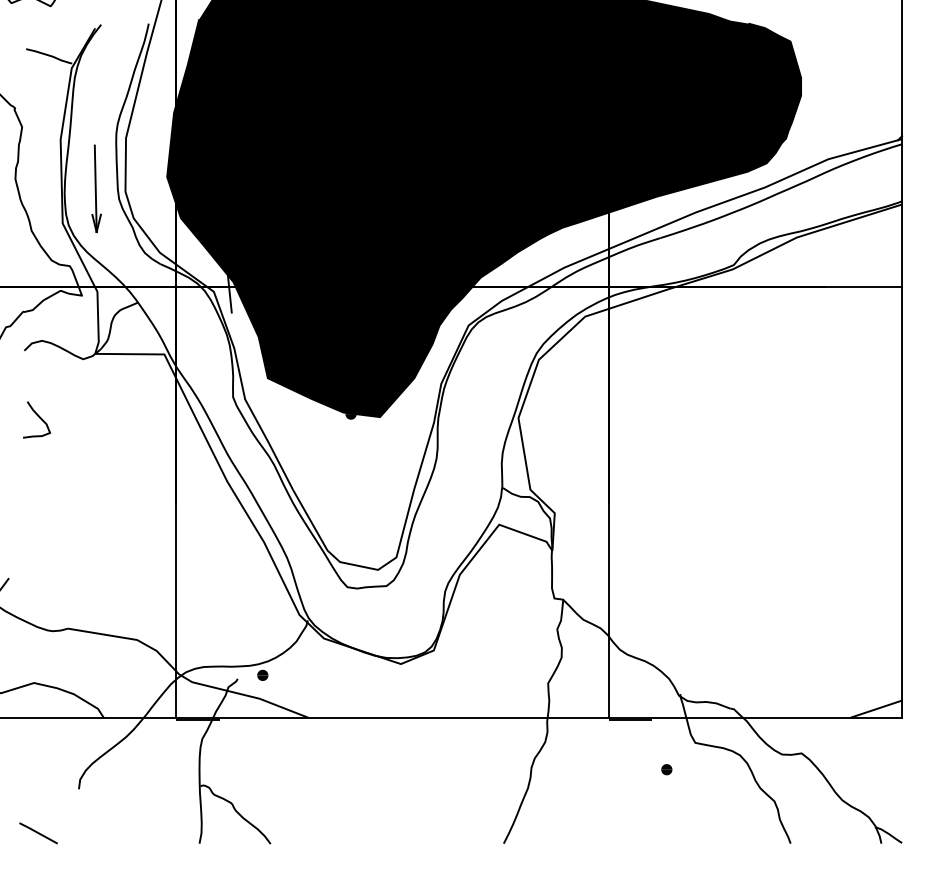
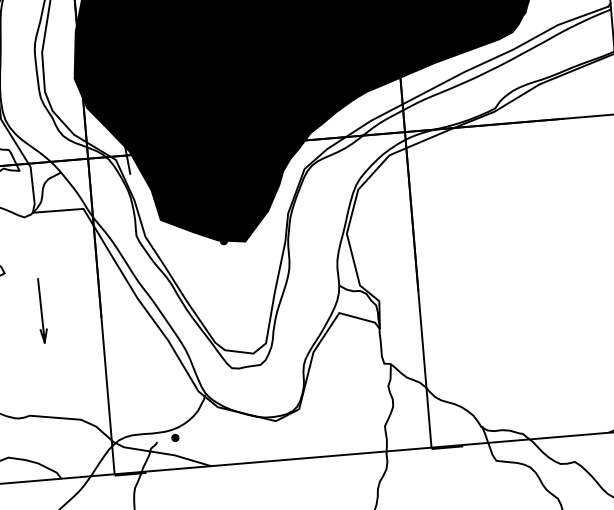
part: (96, 188) -> (41, 310), moved
part: (666, 769) -> (476, 482), removed

